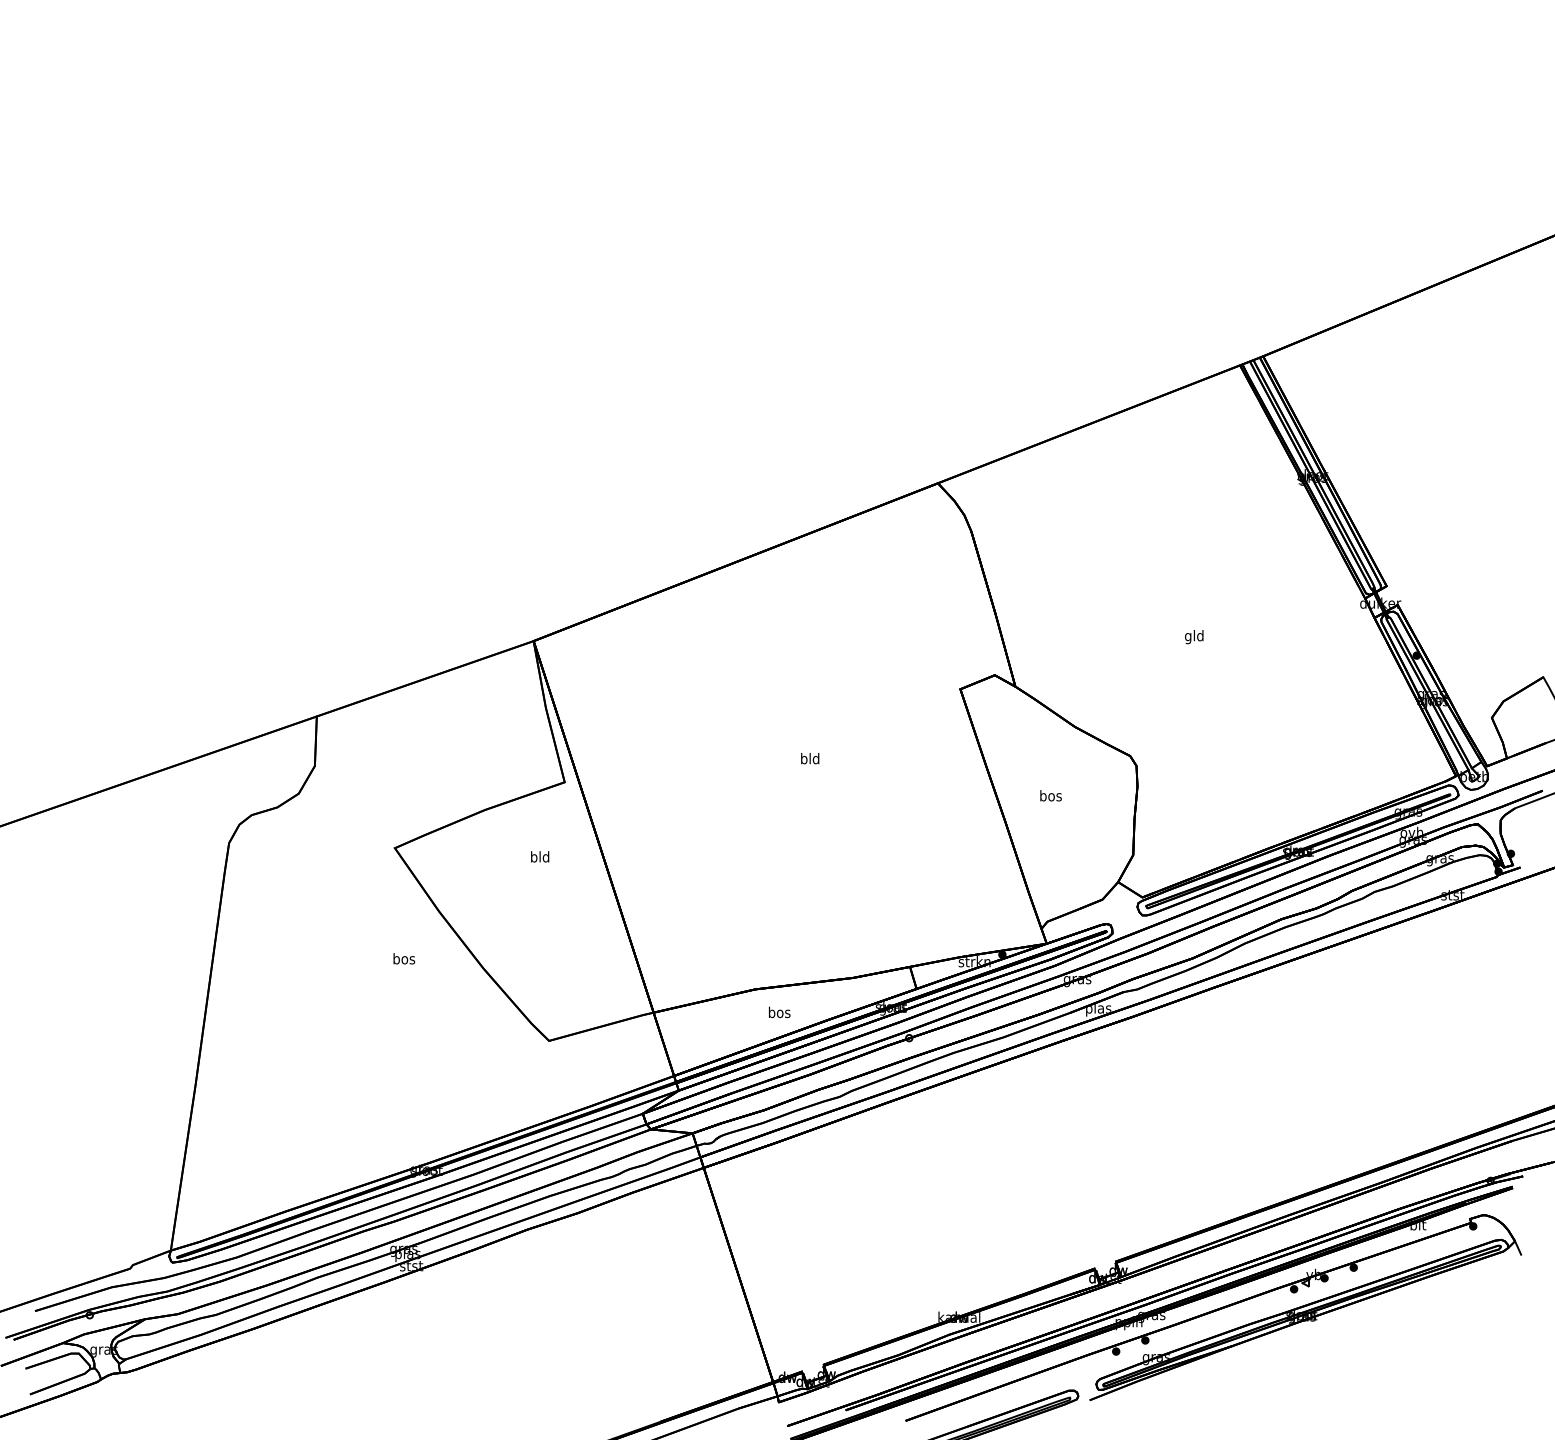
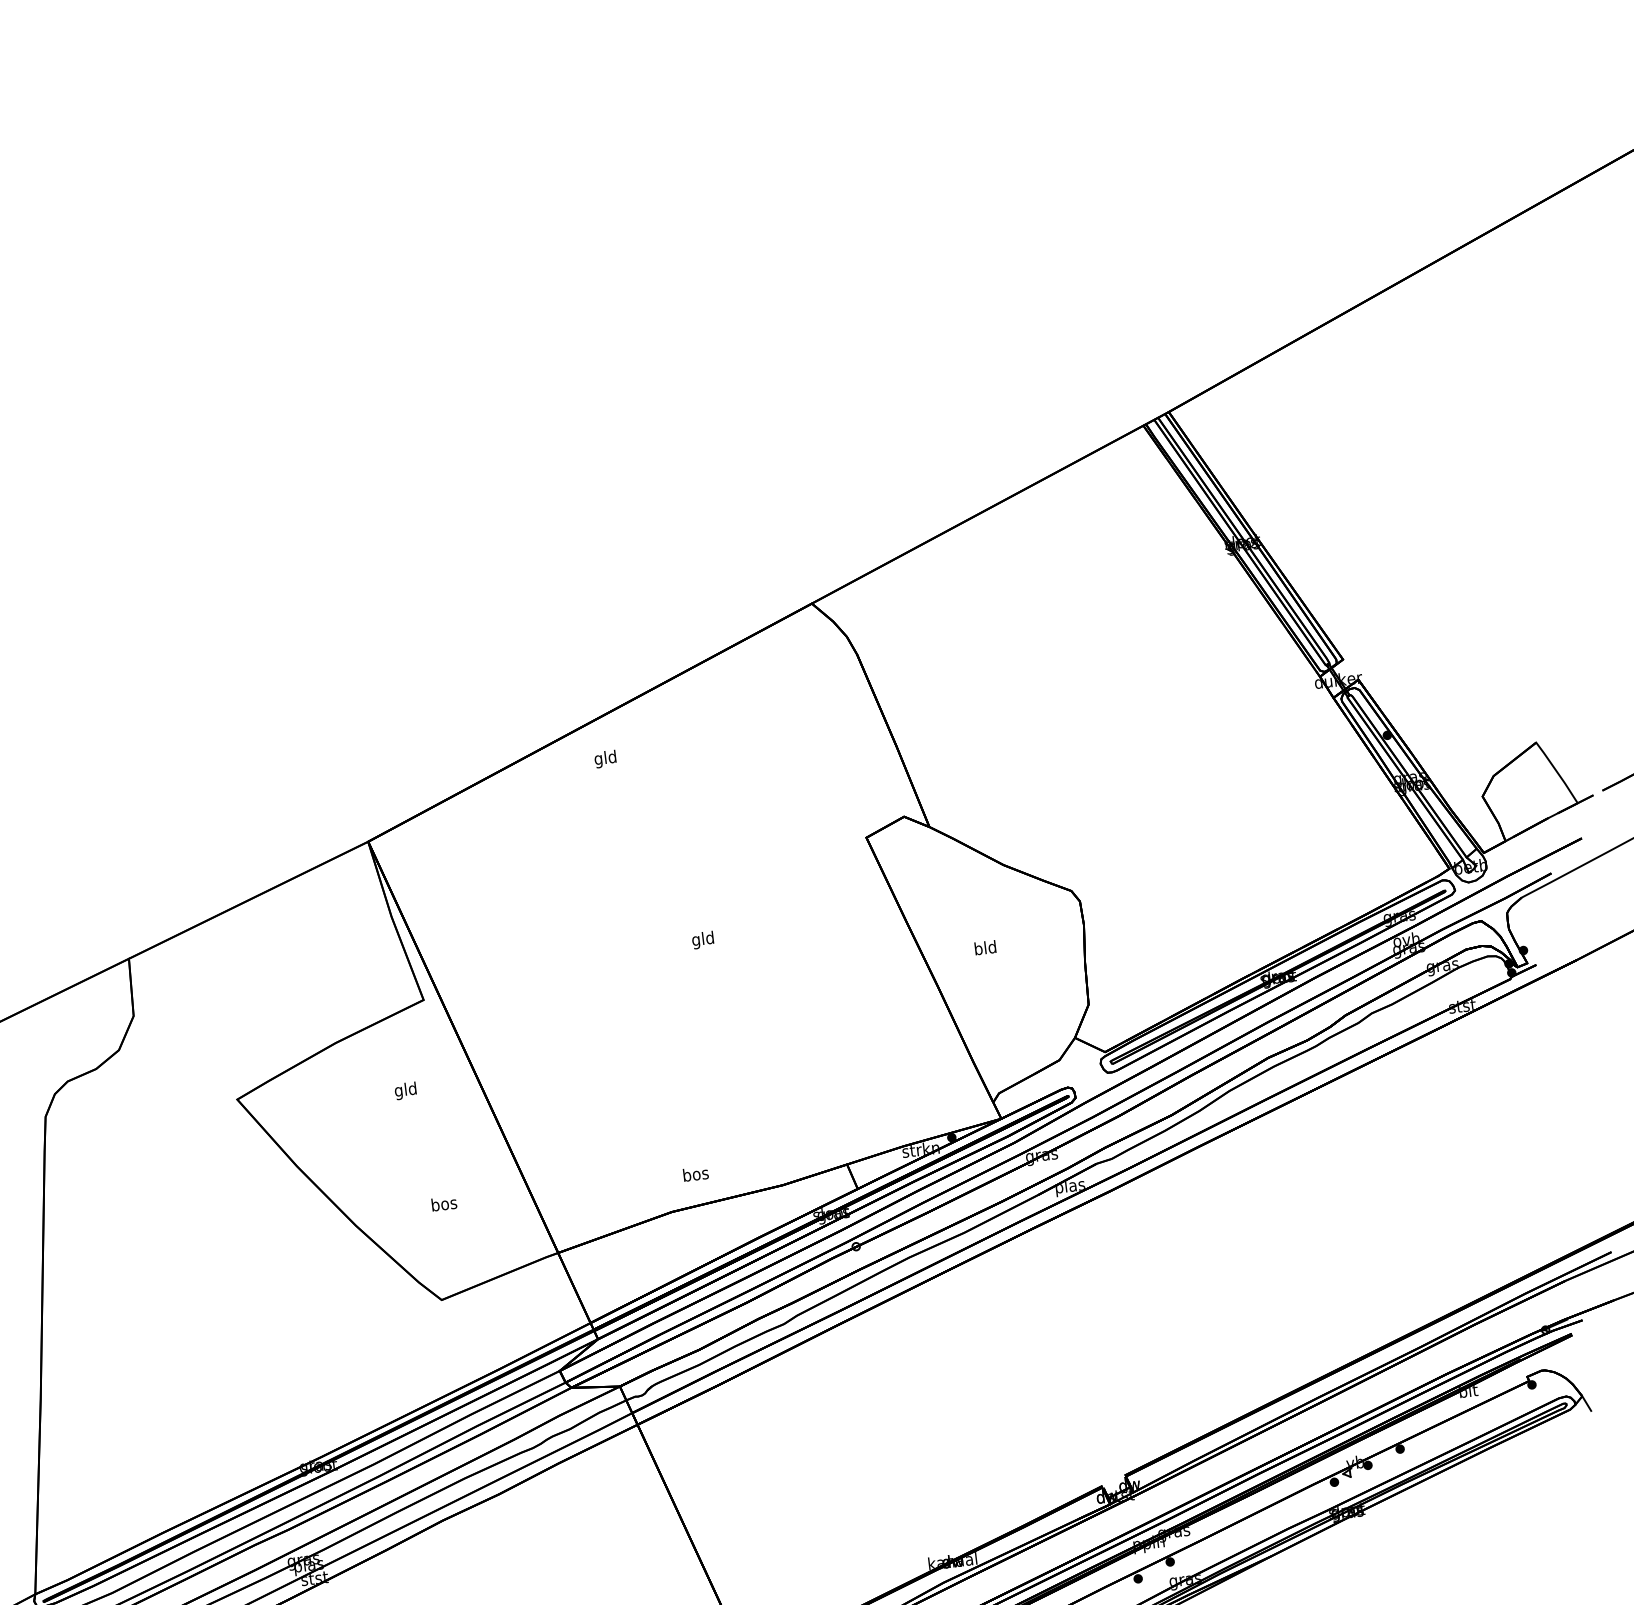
text: (1194, 637) -> (605, 759), moved
text: (803, 760) -> (695, 941), bld -> gld
text: (1050, 795) -> (985, 947), bos -> bld
text: (533, 858) -> (398, 1092), bld -> gld
text: (404, 958) -> (444, 1203), moved
text: (779, 1012) -> (695, 1174), moved

